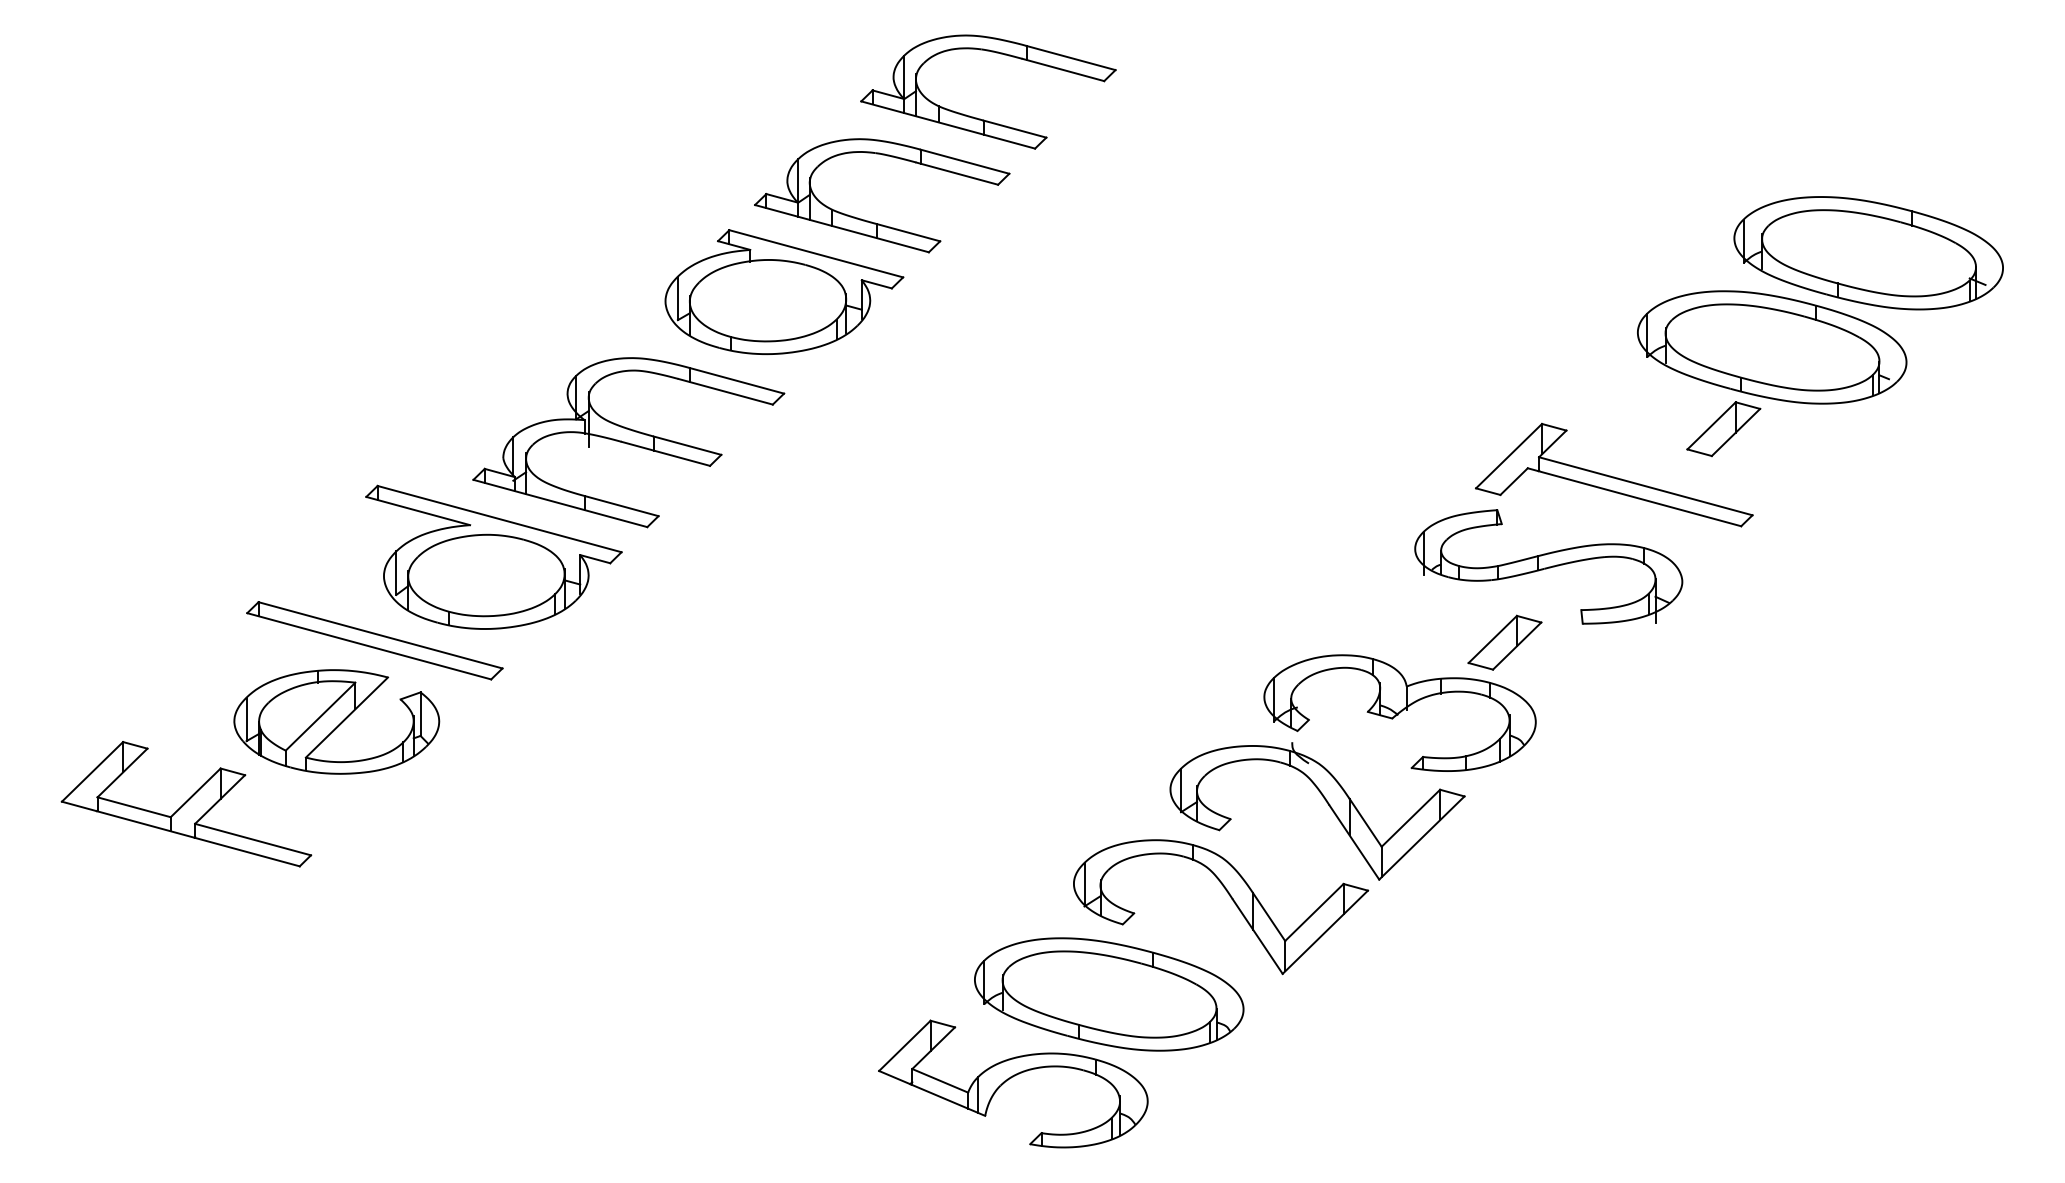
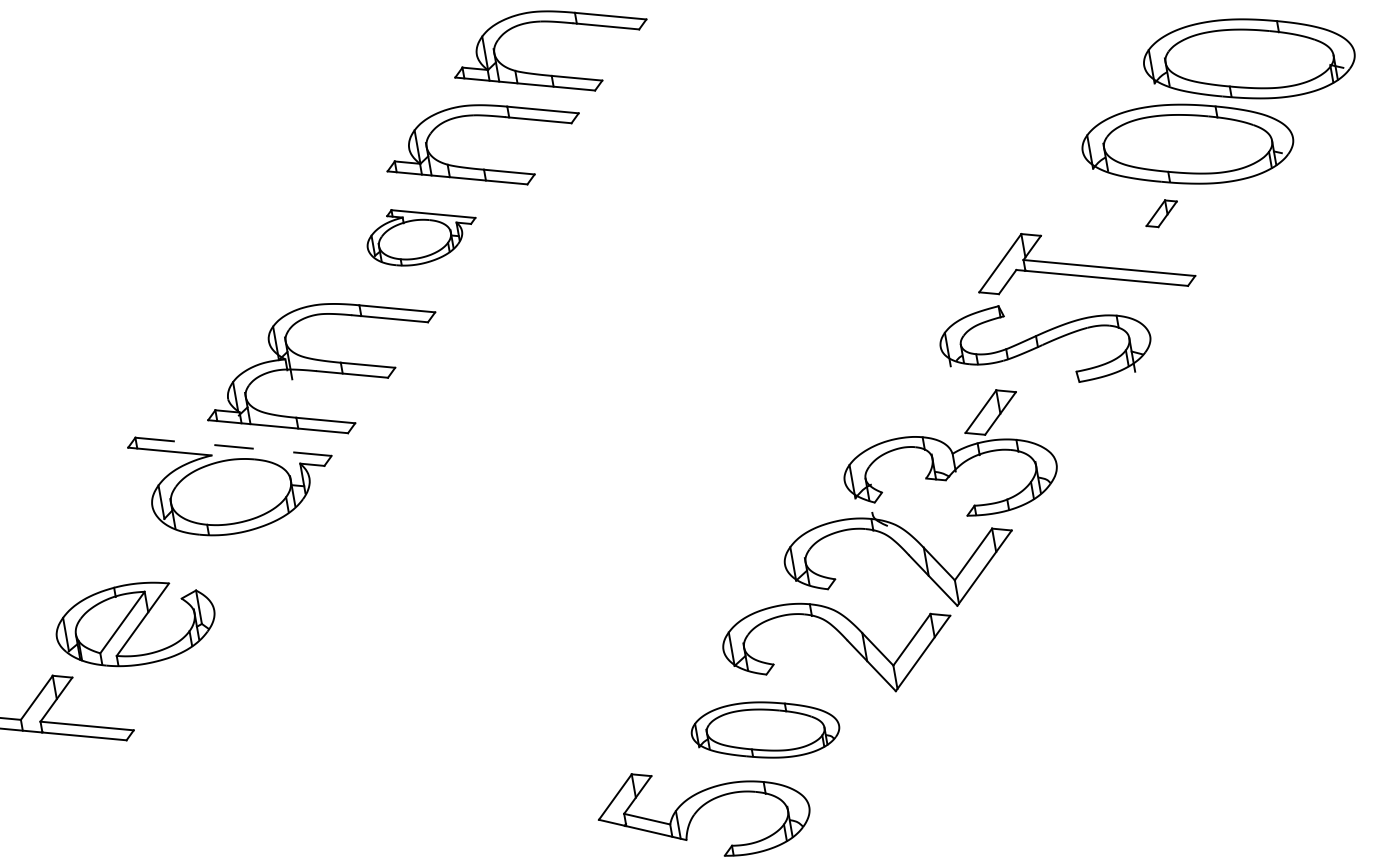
part: (784, 291) -> (421, 233), size x0.6
part: (1723, 429) -> (1161, 213), size x0.6
line: (500, 519) -> (234, 447), solid -> dashed
part: (374, 640) -> (153, 556), removed
part: (1504, 642) -> (990, 412), moved
part: (1109, 994) -> (765, 730), size x0.7

